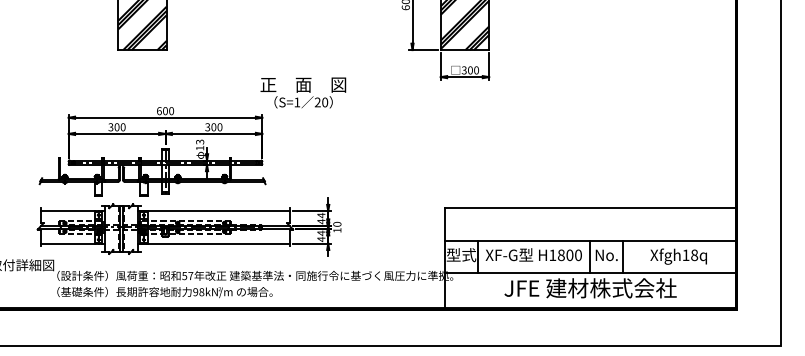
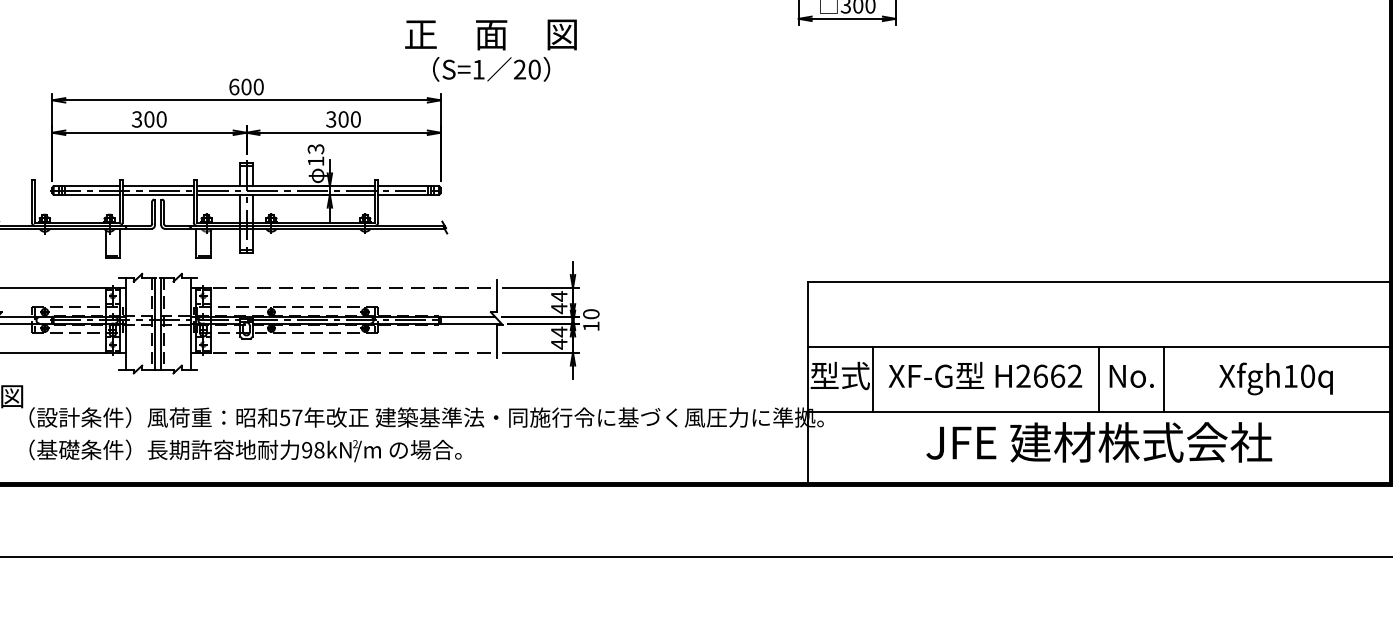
text: (303, 92) -> (491, 49), moved
line: (214, 211) -> (344, 288), solid -> dashed
line: (214, 243) -> (344, 352), solid -> dashed
text: (565, 255) -> (1048, 376), H1800 -> H2662
text: (694, 255) -> (1307, 376), Xfgh18q -> Xfgh10q

